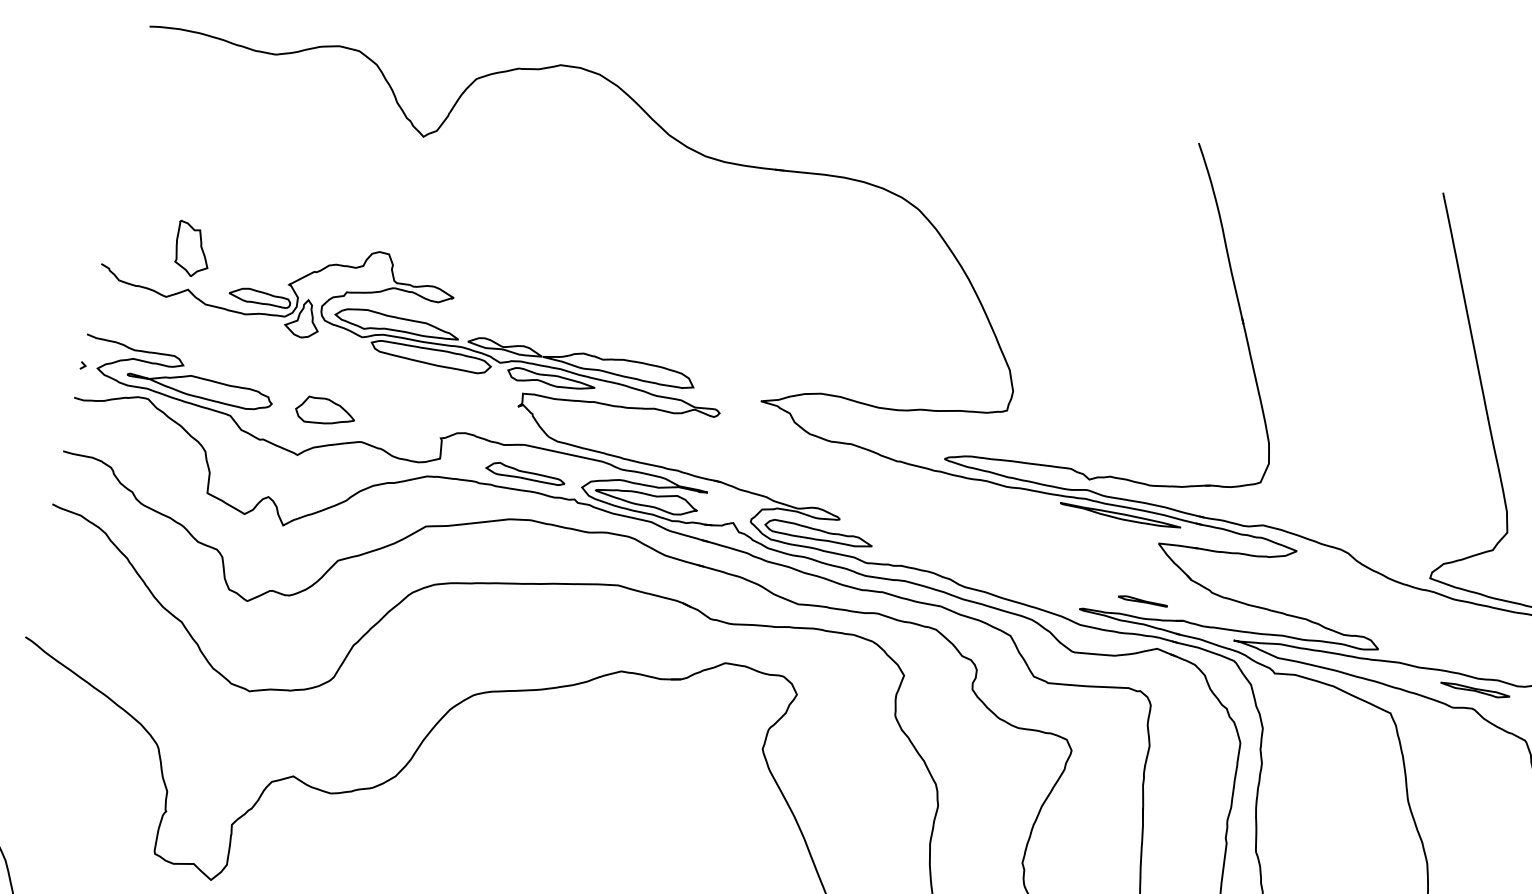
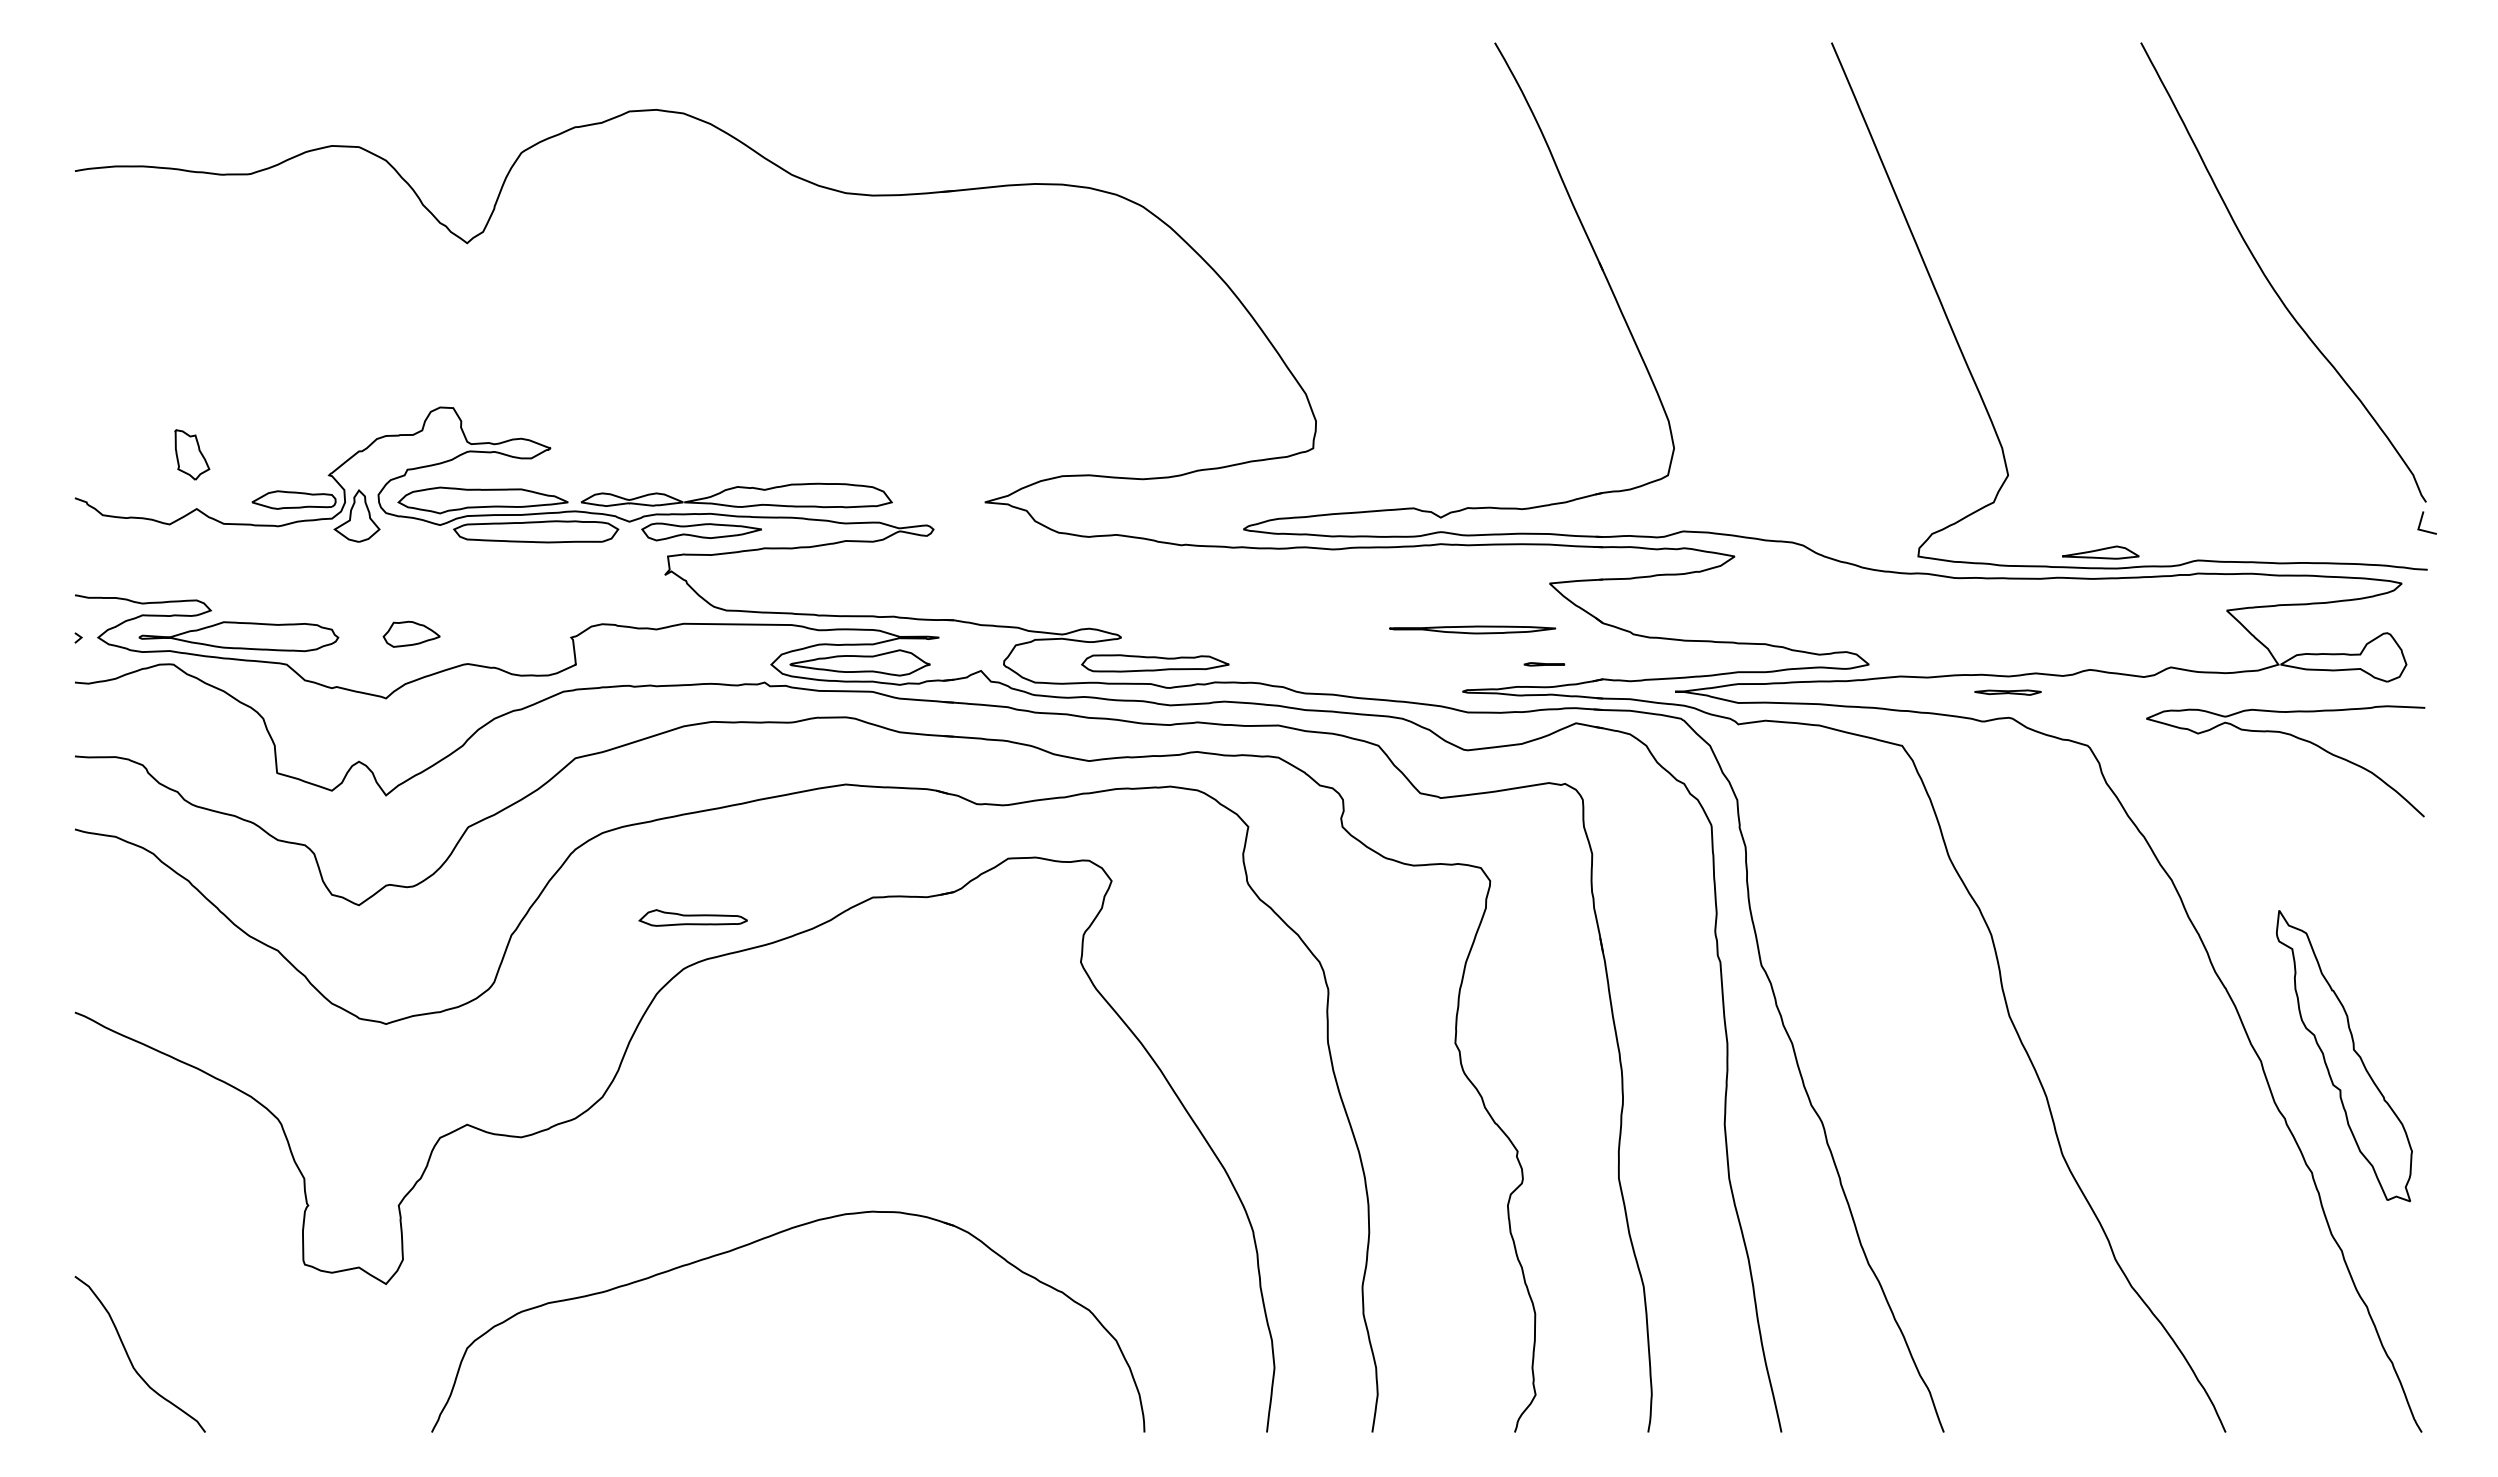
part: (193, 249) -> (192, 454), size x0.7
part: (325, 412) -> (411, 634), size x0.7
part: (525, 473) -> (692, 917), moved
part: (1120, 516) -> (1472, 629), moved
part: (818, 534) -> (1155, 663), moved
part: (1142, 601) -> (1544, 664), size x0.6
part: (1474, 690) -> (2007, 692), size x0.7

